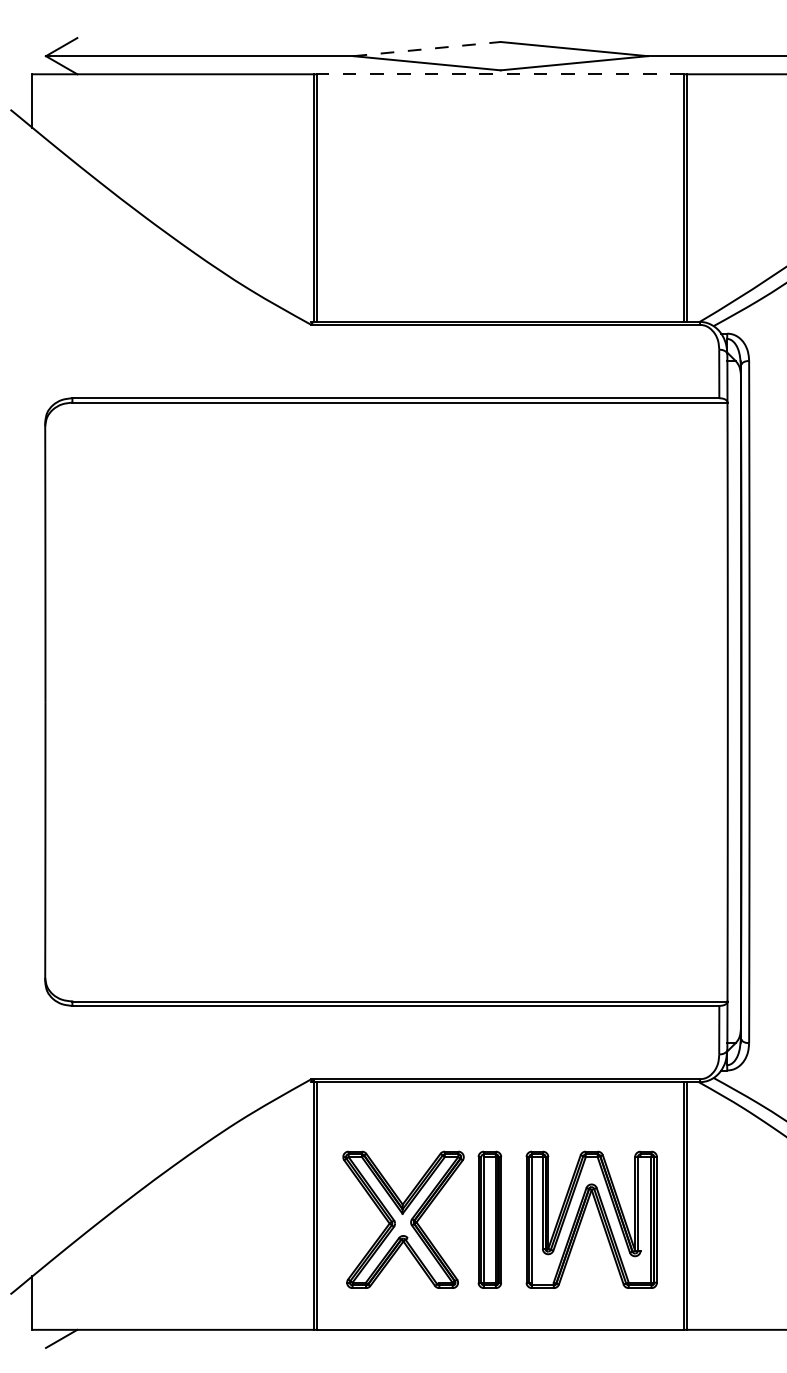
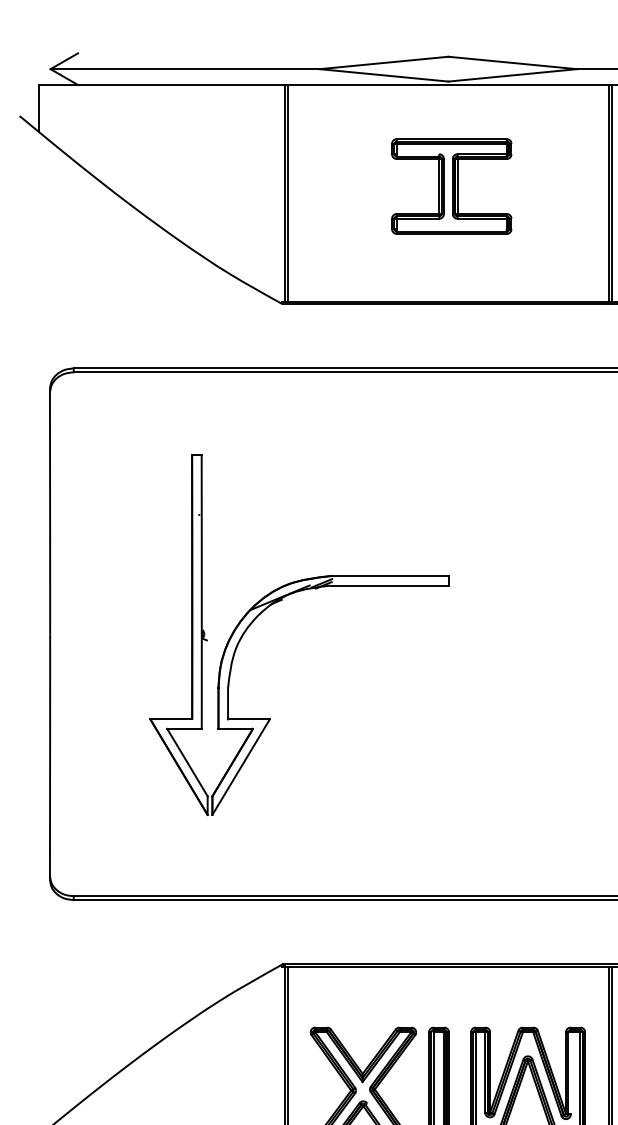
line: (427, 49) -> (384, 63), dashed -> solid
line: (500, 74) -> (448, 85), dashed -> solid
part: (504, 190) -> (451, 186), added
part: (311, 663) -> (282, 600), added

